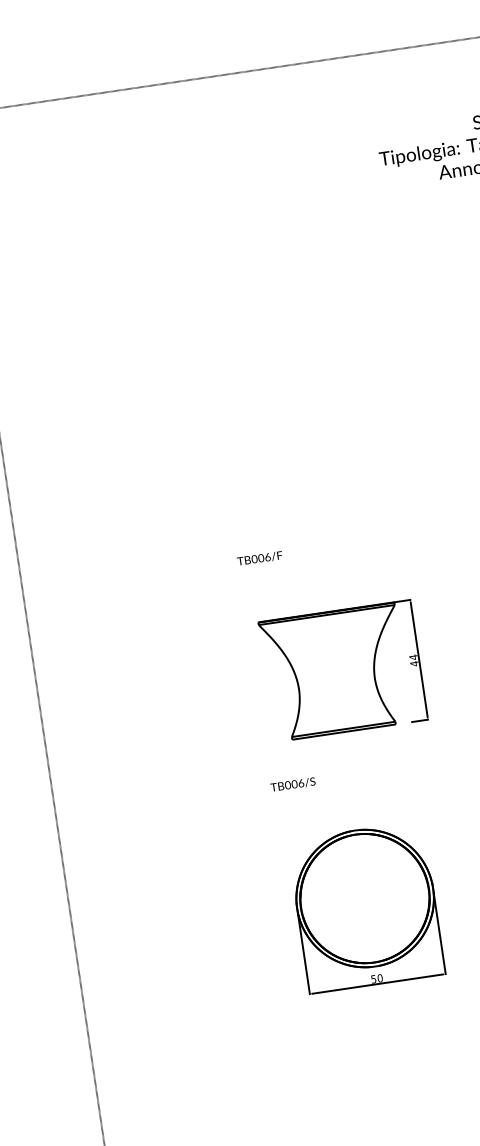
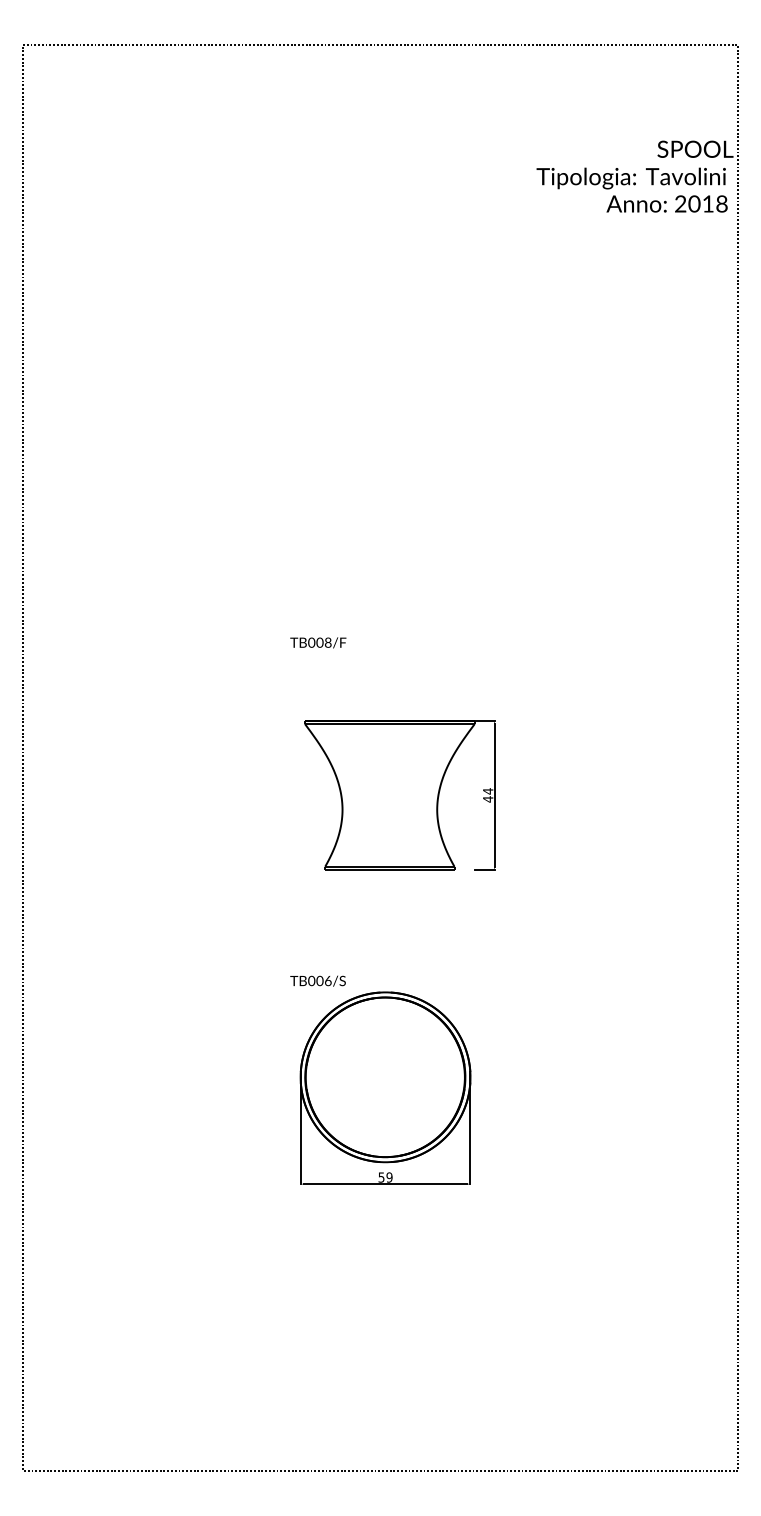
text: (267, 556) -> (328, 641), TB006/F -> TB008/F
text: (292, 784) -> (317, 980), moved
text: (380, 978) -> (389, 1177), 50 -> 59

